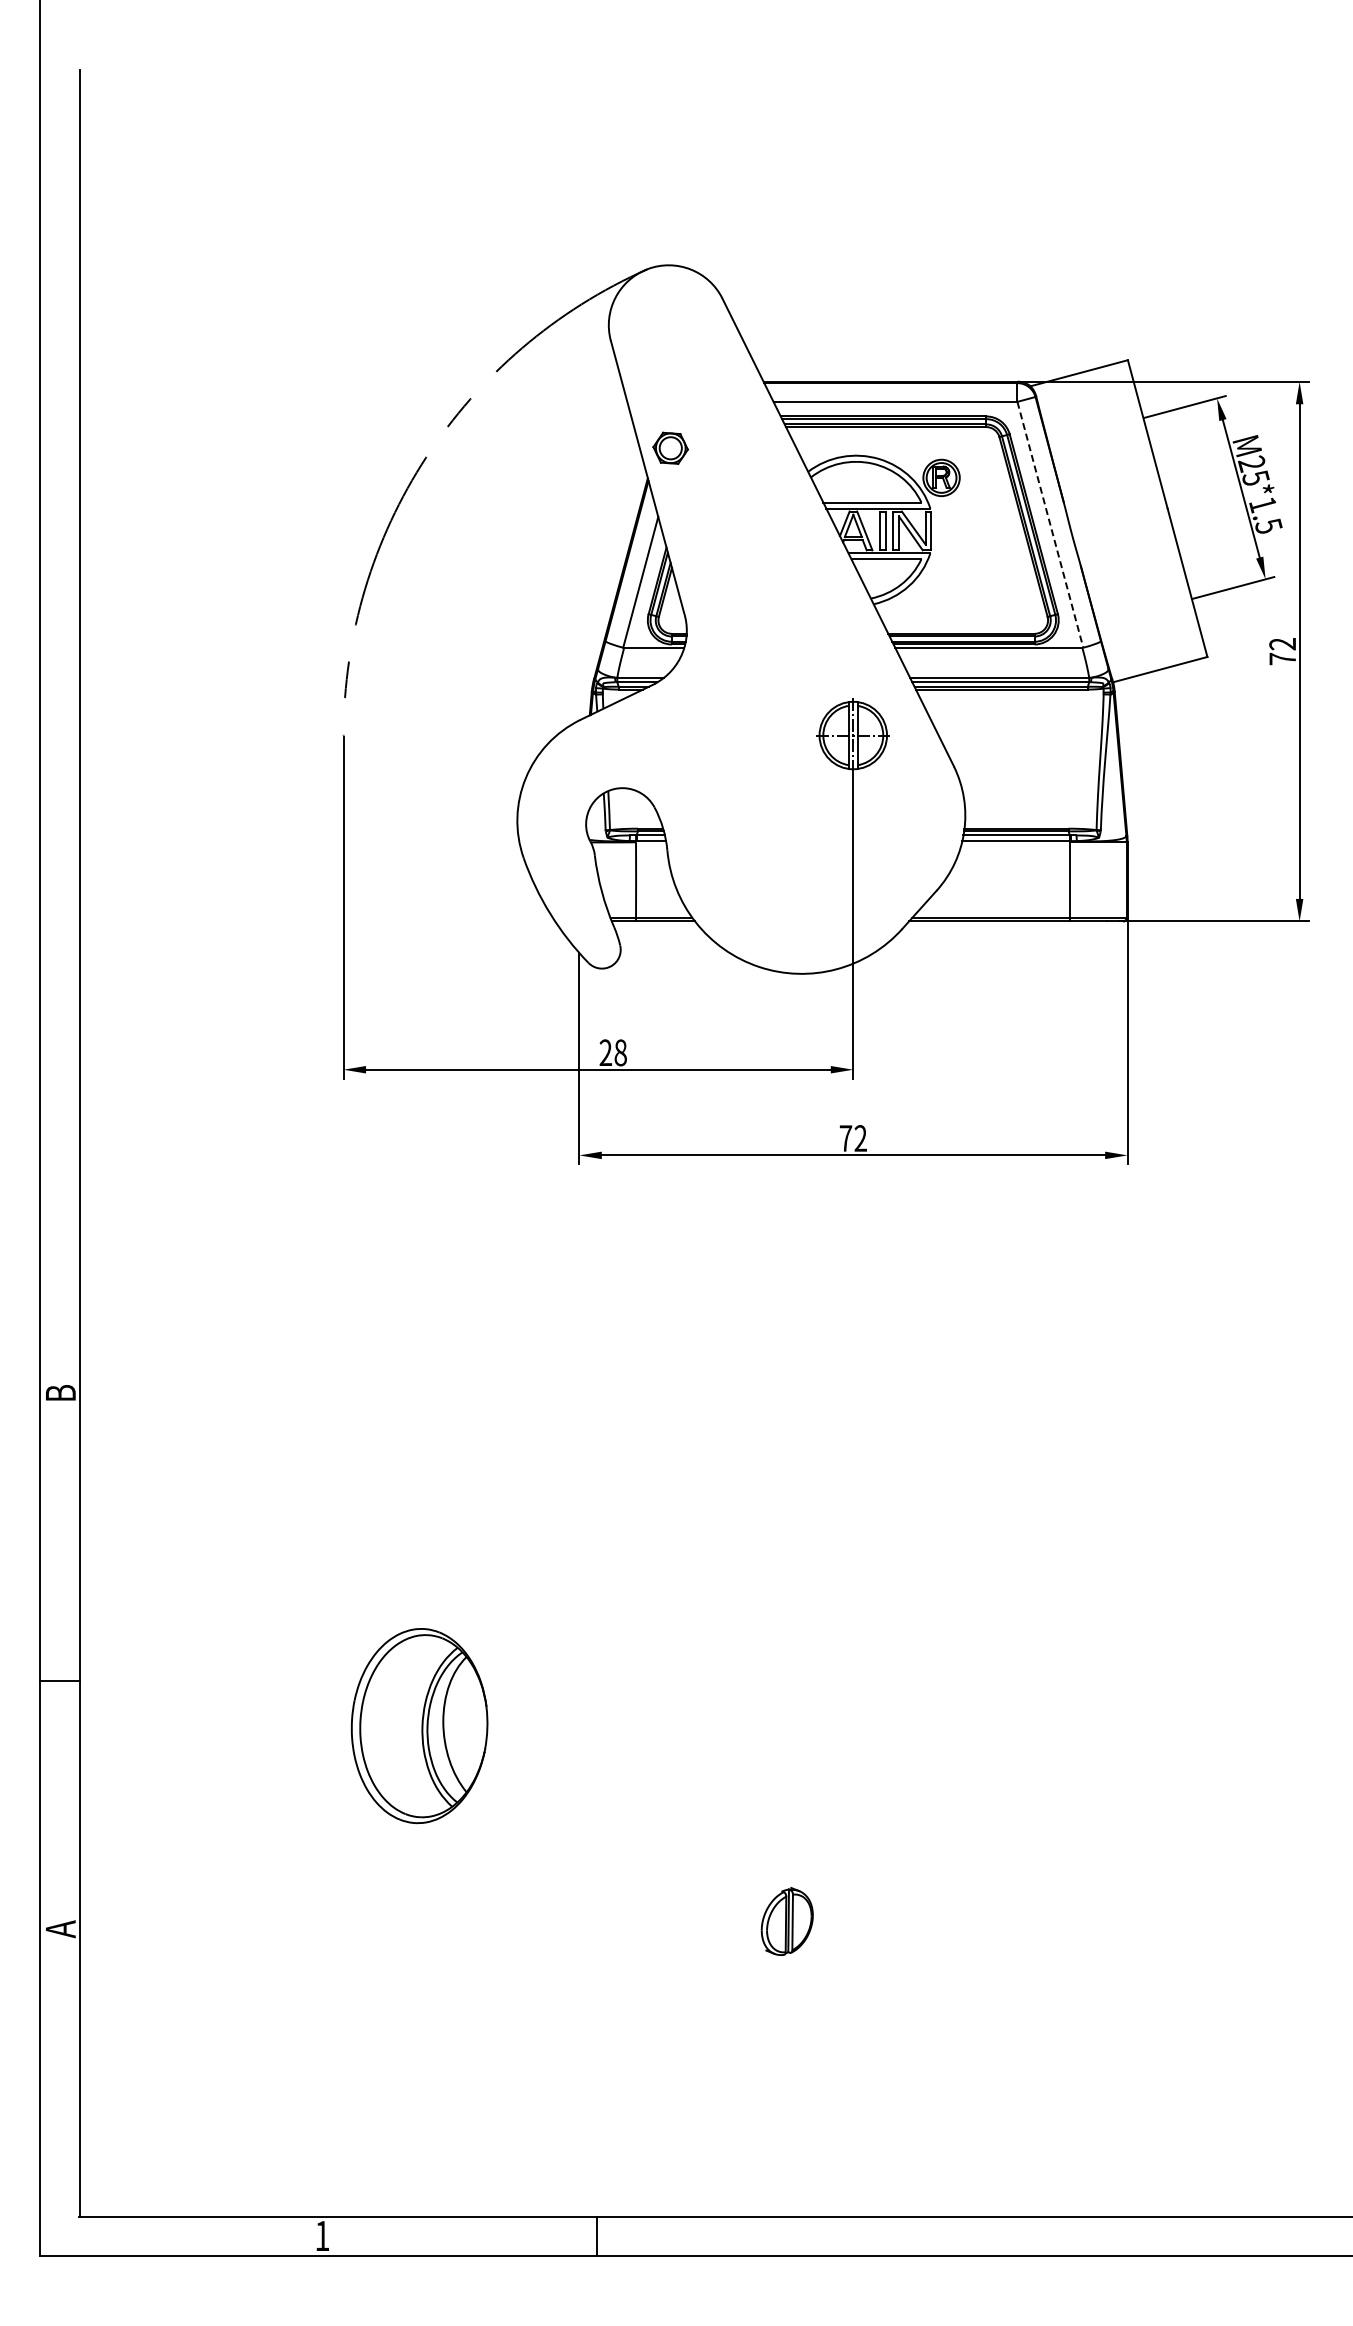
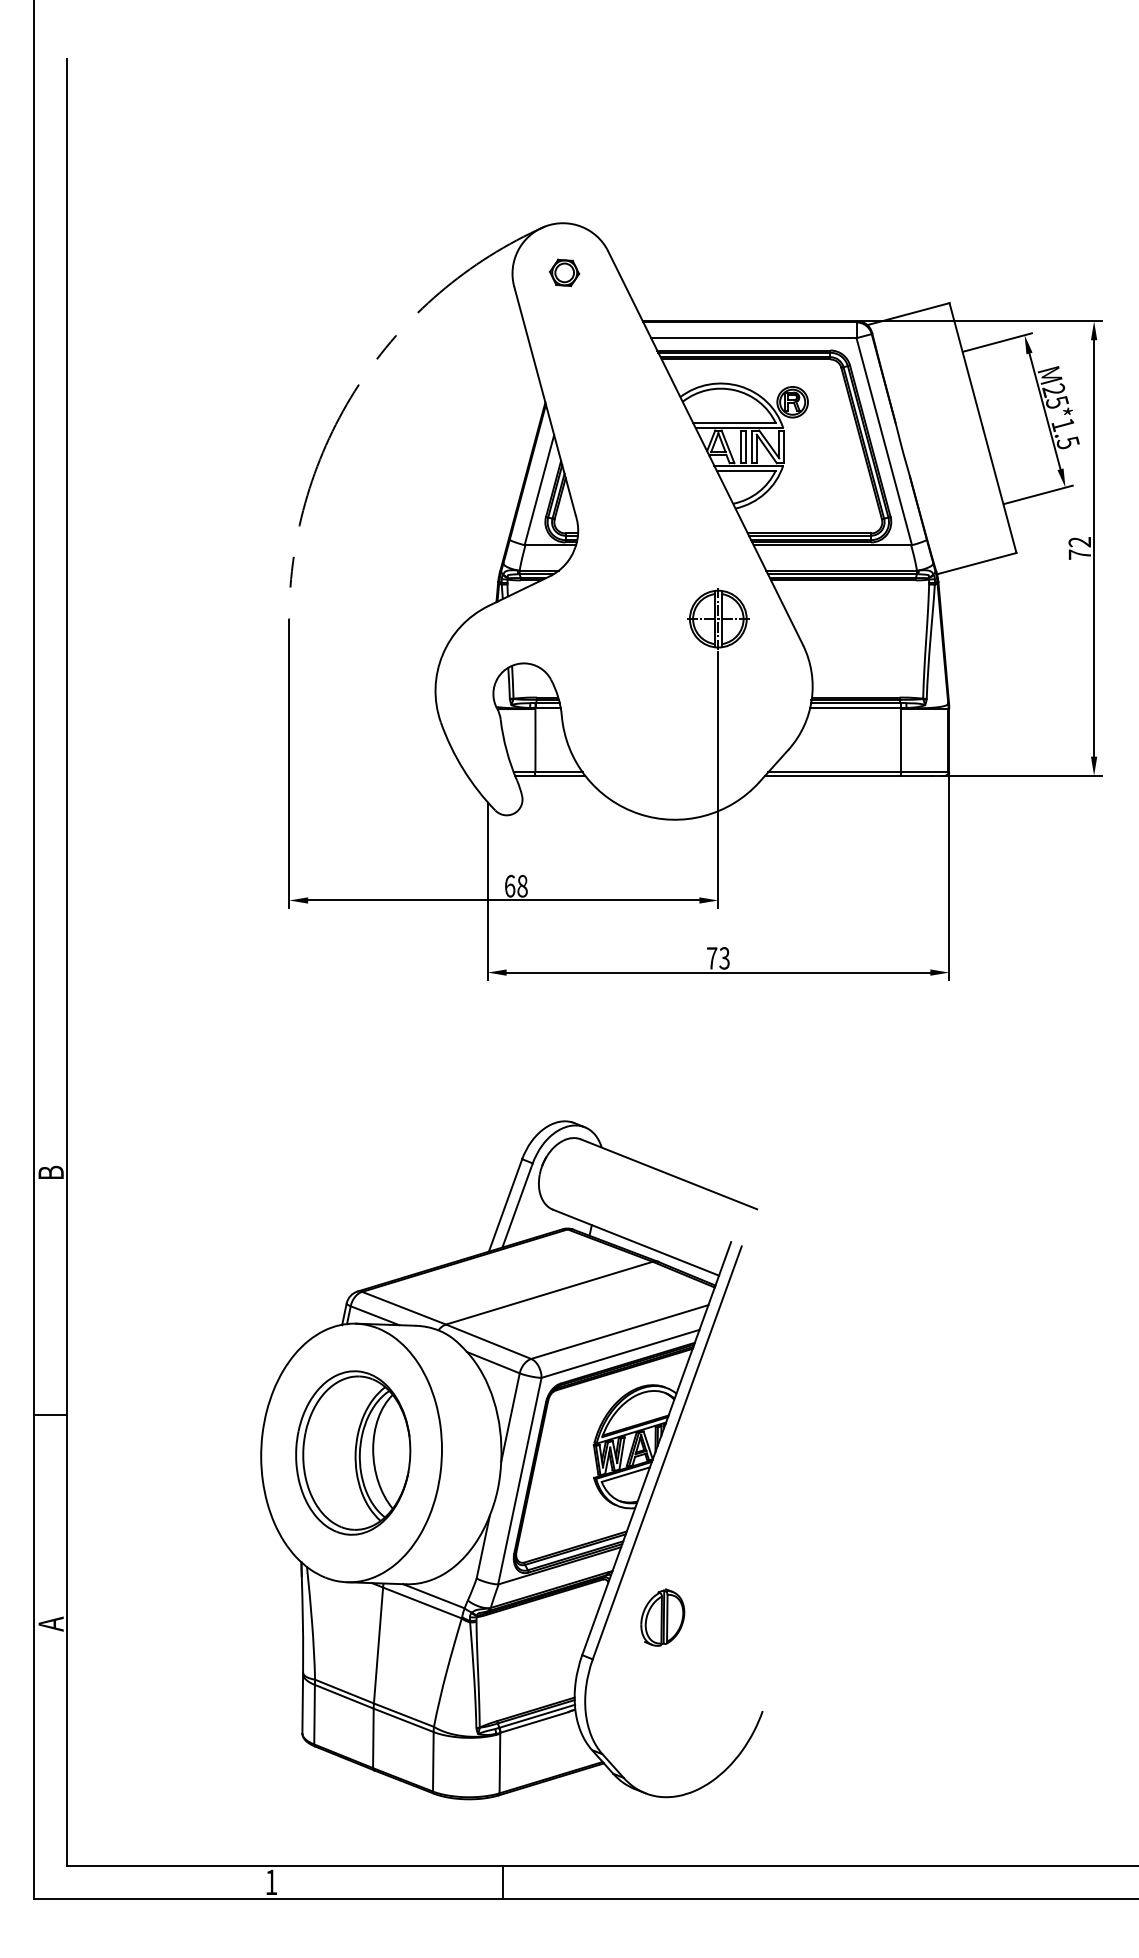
part: (670, 447) -> (564, 272), moved
line: (1050, 525) -> (884, 442), dashed -> solid
text: (605, 1052) -> (509, 885), 28 -> 68
text: (860, 1138) -> (724, 958), 72 -> 73
part: (607, 1734) -> (511, 1460), added

